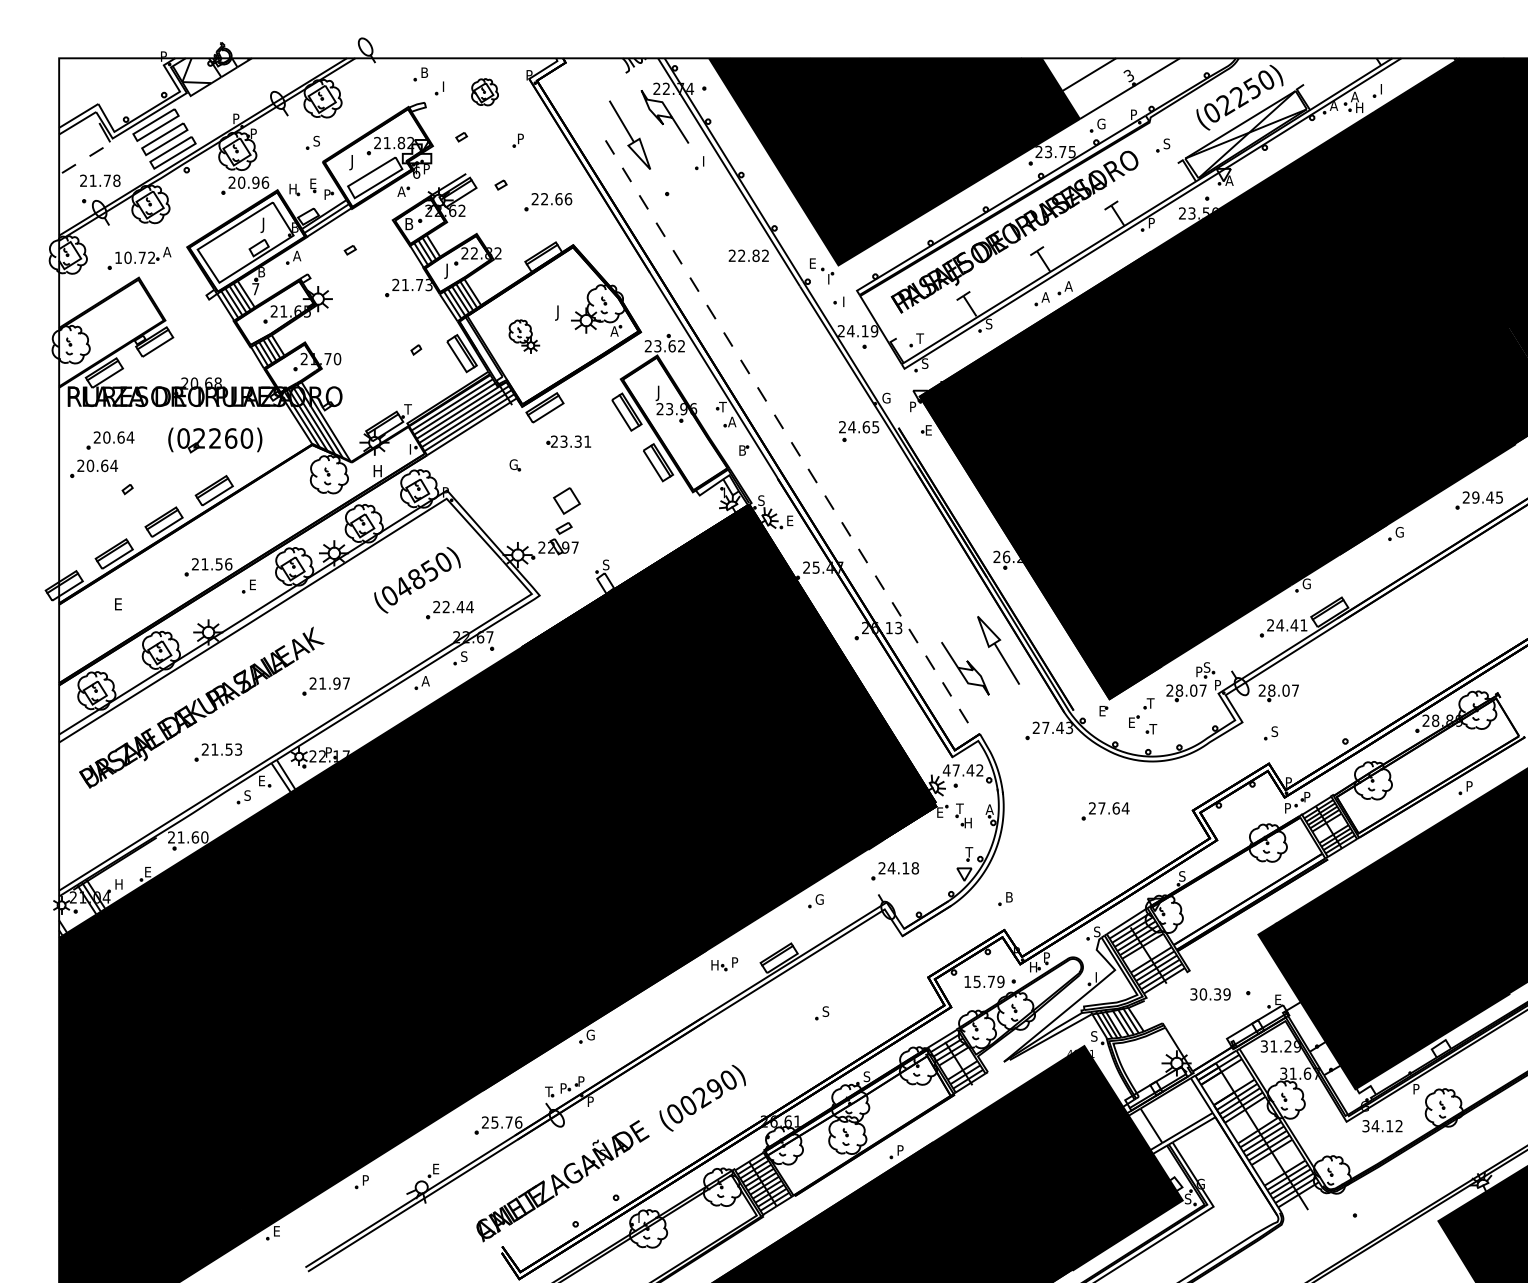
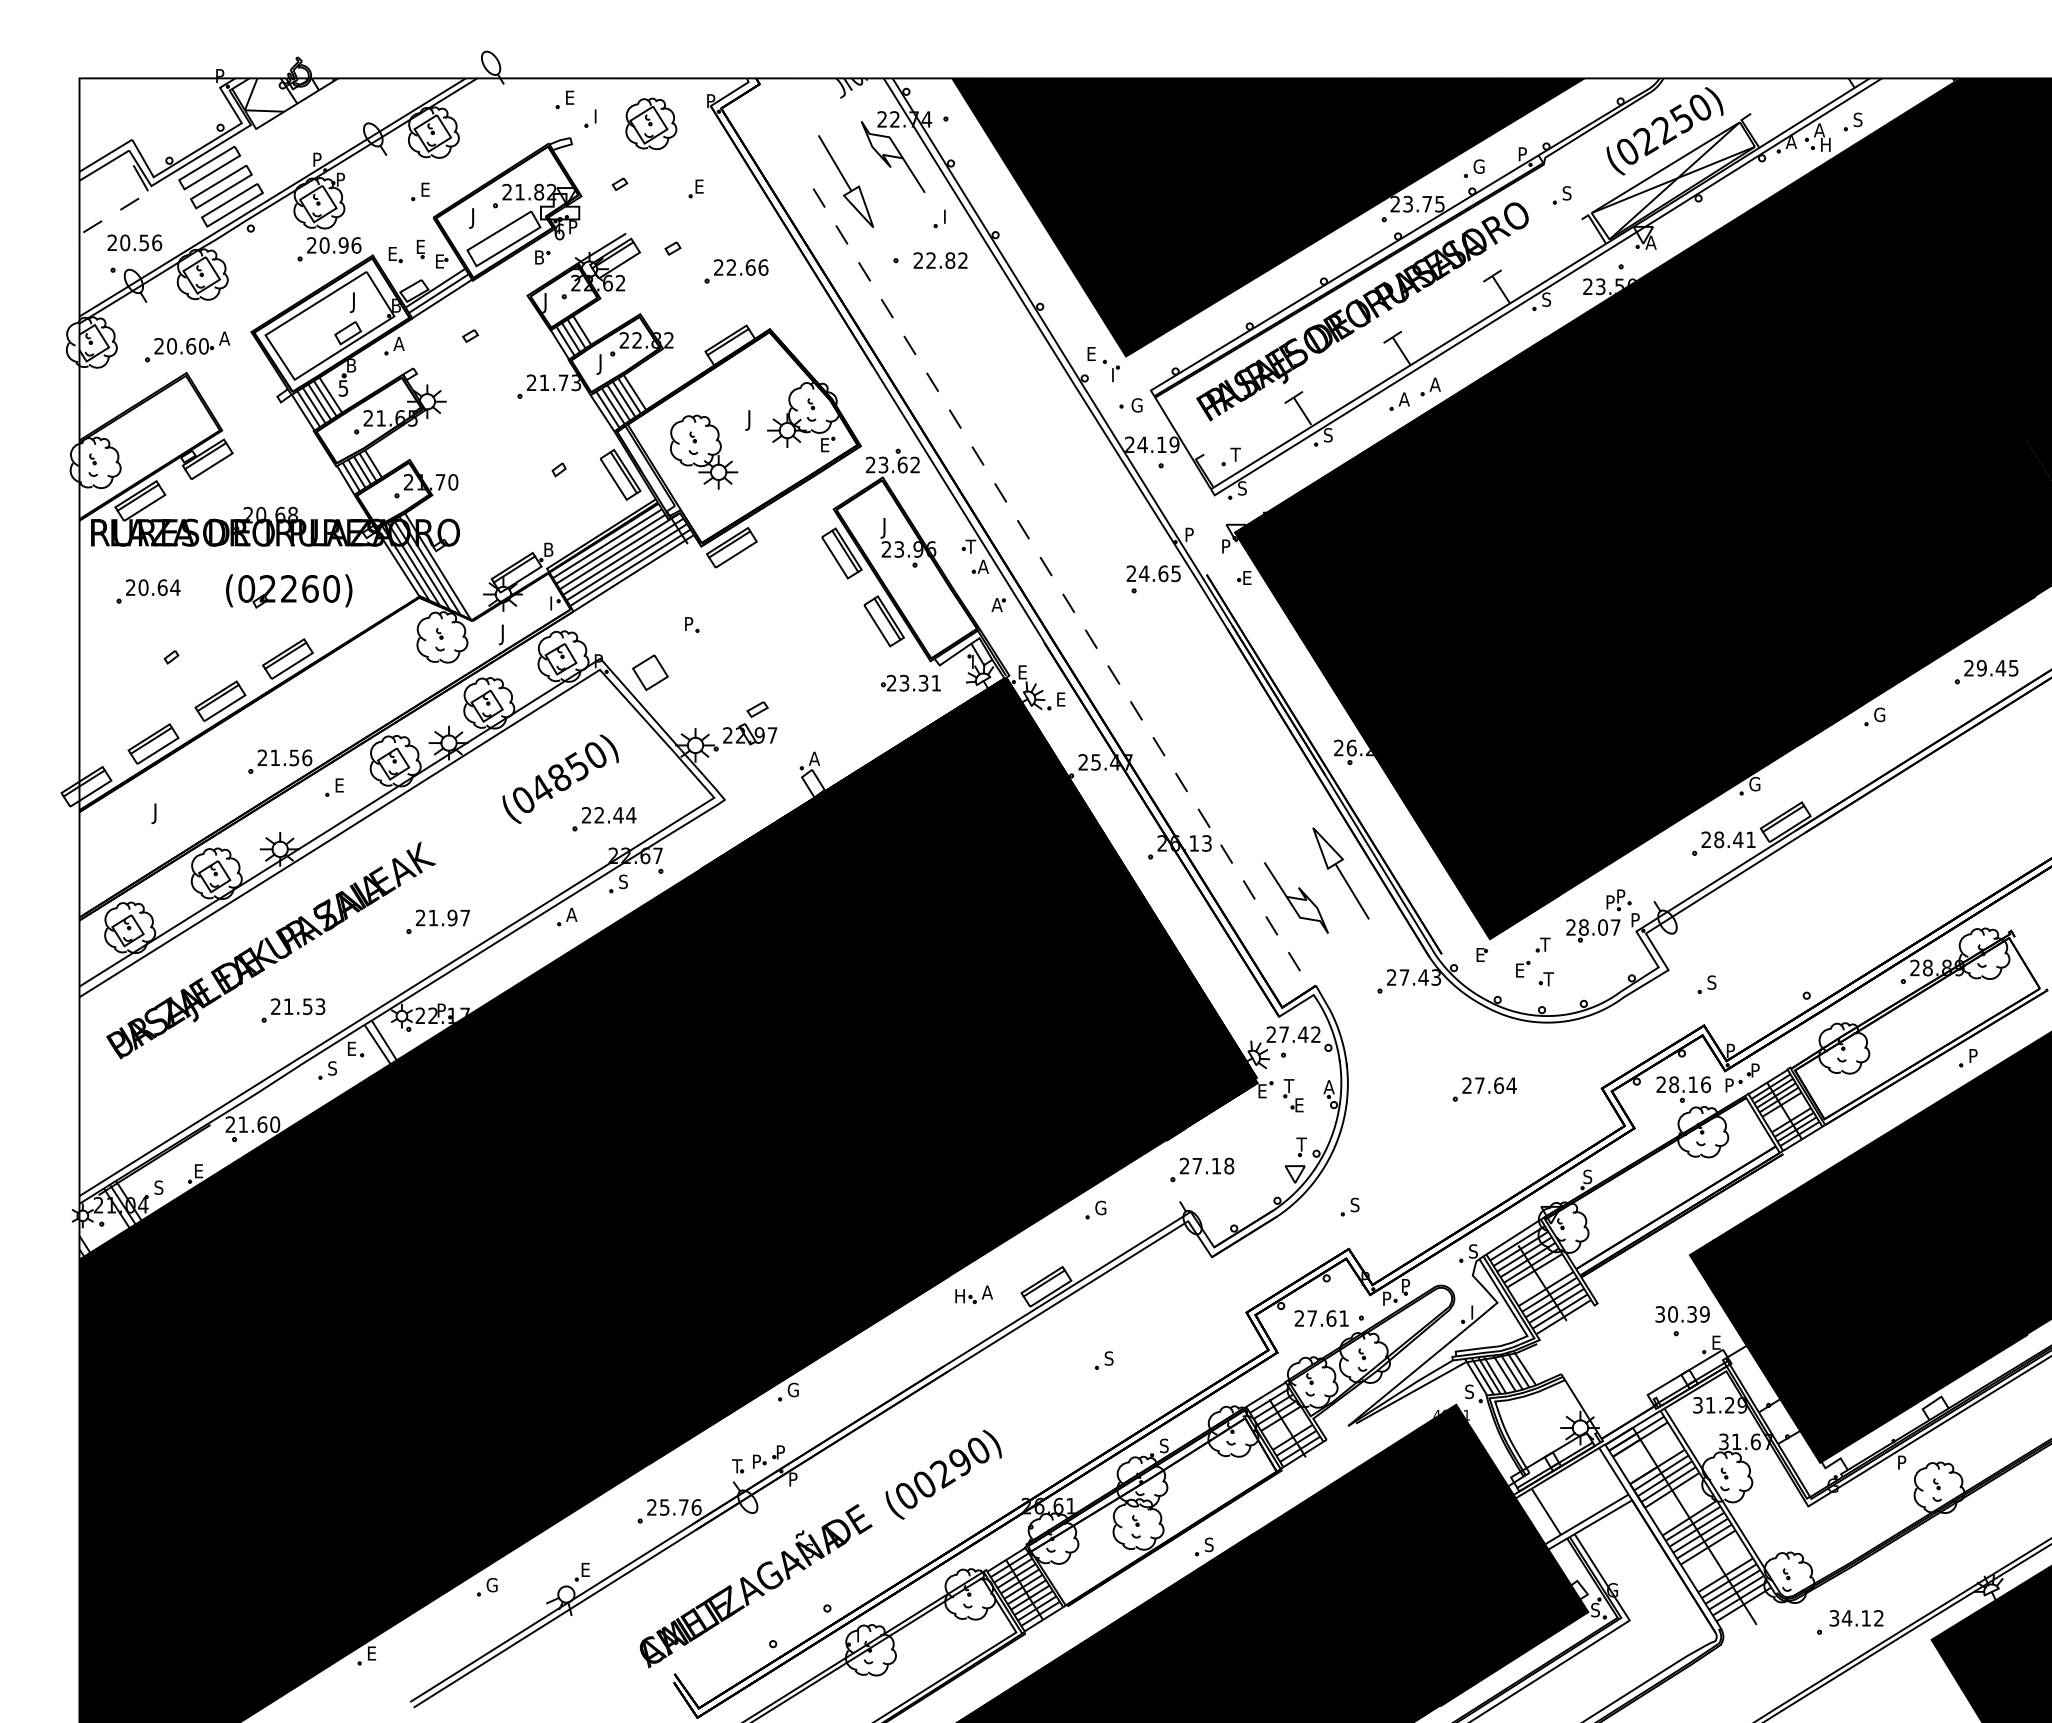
text: (426, 72) -> (572, 97), B -> E
fill: (1110, 88) -> (1491, 118), added
text: (1383, 88) -> (1857, 119), I -> S
part: (485, 91) -> (651, 123), size x1.43
text: (521, 138) -> (700, 186), P -> E
text: (316, 141) -> (425, 189), S -> E
text: (105, 180) -> (141, 242), 21.78 -> 20.56
text: (293, 188) -> (394, 253), H -> E
text: (400, 191) -> (538, 257), A -> B
text: (327, 194) -> (440, 261), P -> E
text: (1151, 222) -> (1546, 299), P -> S
text: (408, 225) -> (548, 303), B -> J
text: (748, 255) -> (940, 260), moved
text: (135, 257) -> (181, 346), 10.72 -> 20.60
text: (255, 289) -> (343, 388), 7 -> 5
text: (846, 301) -> (1136, 405), I -> G
text: (613, 331) -> (824, 445), A -> E
part: (524, 336) -> (704, 451), size x1.67
text: (886, 397) -> (1190, 534), G -> P
text: (407, 409) -> (547, 549), T -> B
part: (568, 441) -> (910, 682), moved
text: (742, 450) -> (996, 605), B -> A
text: (513, 464) -> (689, 623), G -> P
part: (94, 468) -> (126, 629), removed
text: (376, 472) -> (505, 634), H -> J
part: (567, 500) -> (650, 672), moved
text: (761, 500) -> (1022, 672), S -> E
text: (606, 564) -> (814, 758), S -> A
text: (117, 605) -> (157, 813), E -> J
text: (1279, 625) -> (1718, 839), 24.41 -> 28.41
text: (1206, 667) -> (1620, 896), S -> P
part: (1278, 692) -> (1717, 930), removed
text: (946, 770) -> (1271, 1034), 47.42 -> 27.42
part: (1253, 811) -> (1683, 1089), added
text: (969, 823) -> (1301, 1105), H -> E
text: (891, 868) -> (1197, 1166), 24.18 -> 27.18
text: (118, 884) -> (159, 1187), H -> S
text: (1009, 896) -> (1355, 1204), B -> S
text: (734, 962) -> (986, 1292), P -> A
text: (1033, 966) -> (1388, 1298), H -> P
text: (984, 981) -> (1321, 1318), 15.79 -> 27.61
text: (1210, 994) -> (1682, 1314), moved
text: (1382, 1126) -> (1856, 1618), moved
text: (899, 1150) -> (1208, 1544), P -> S
text: (365, 1179) -> (491, 1584), P -> G

